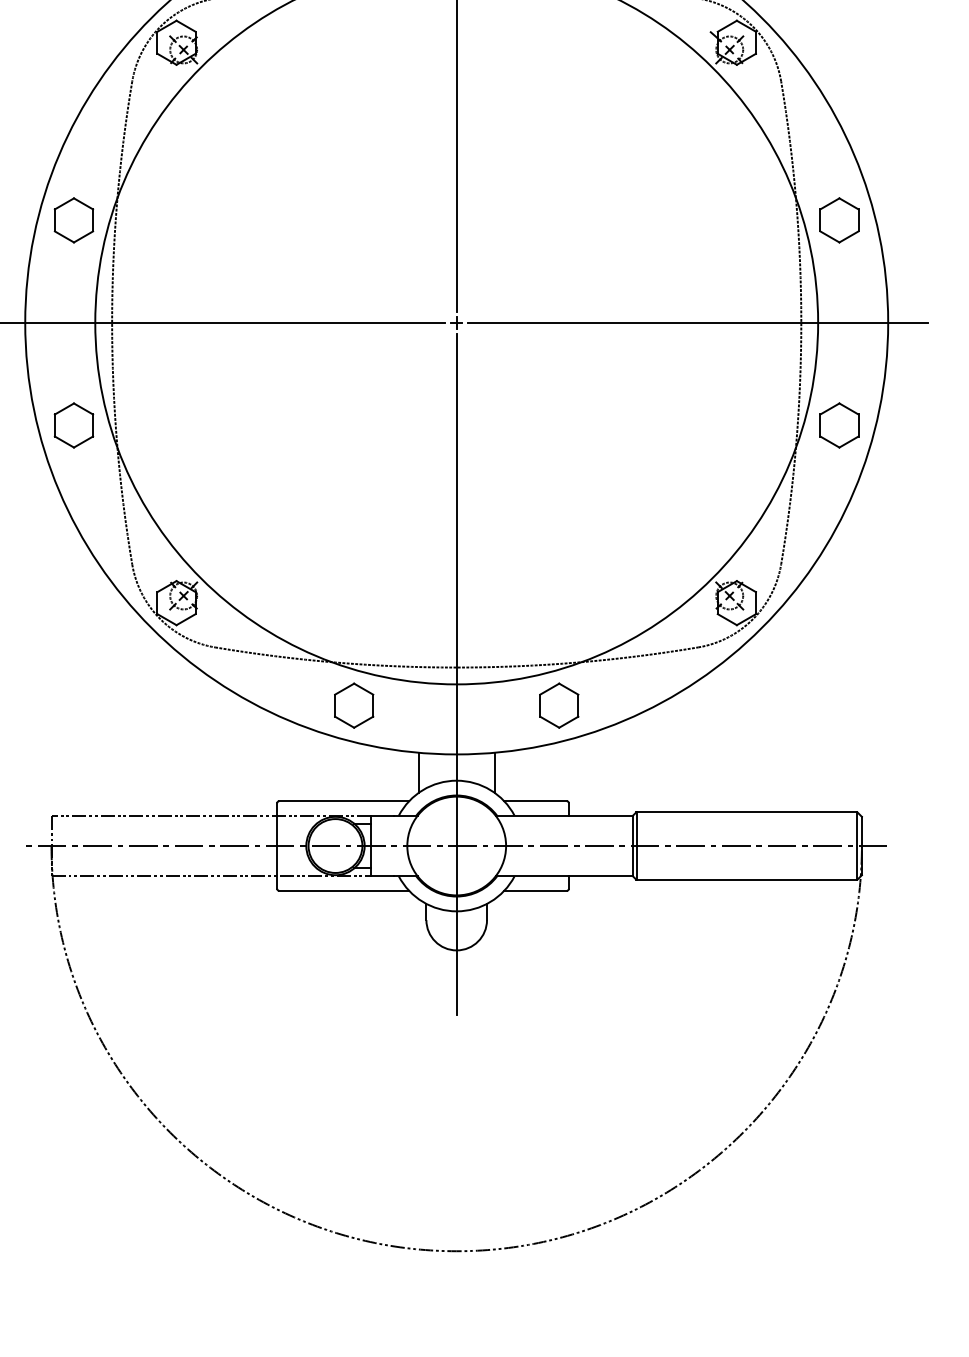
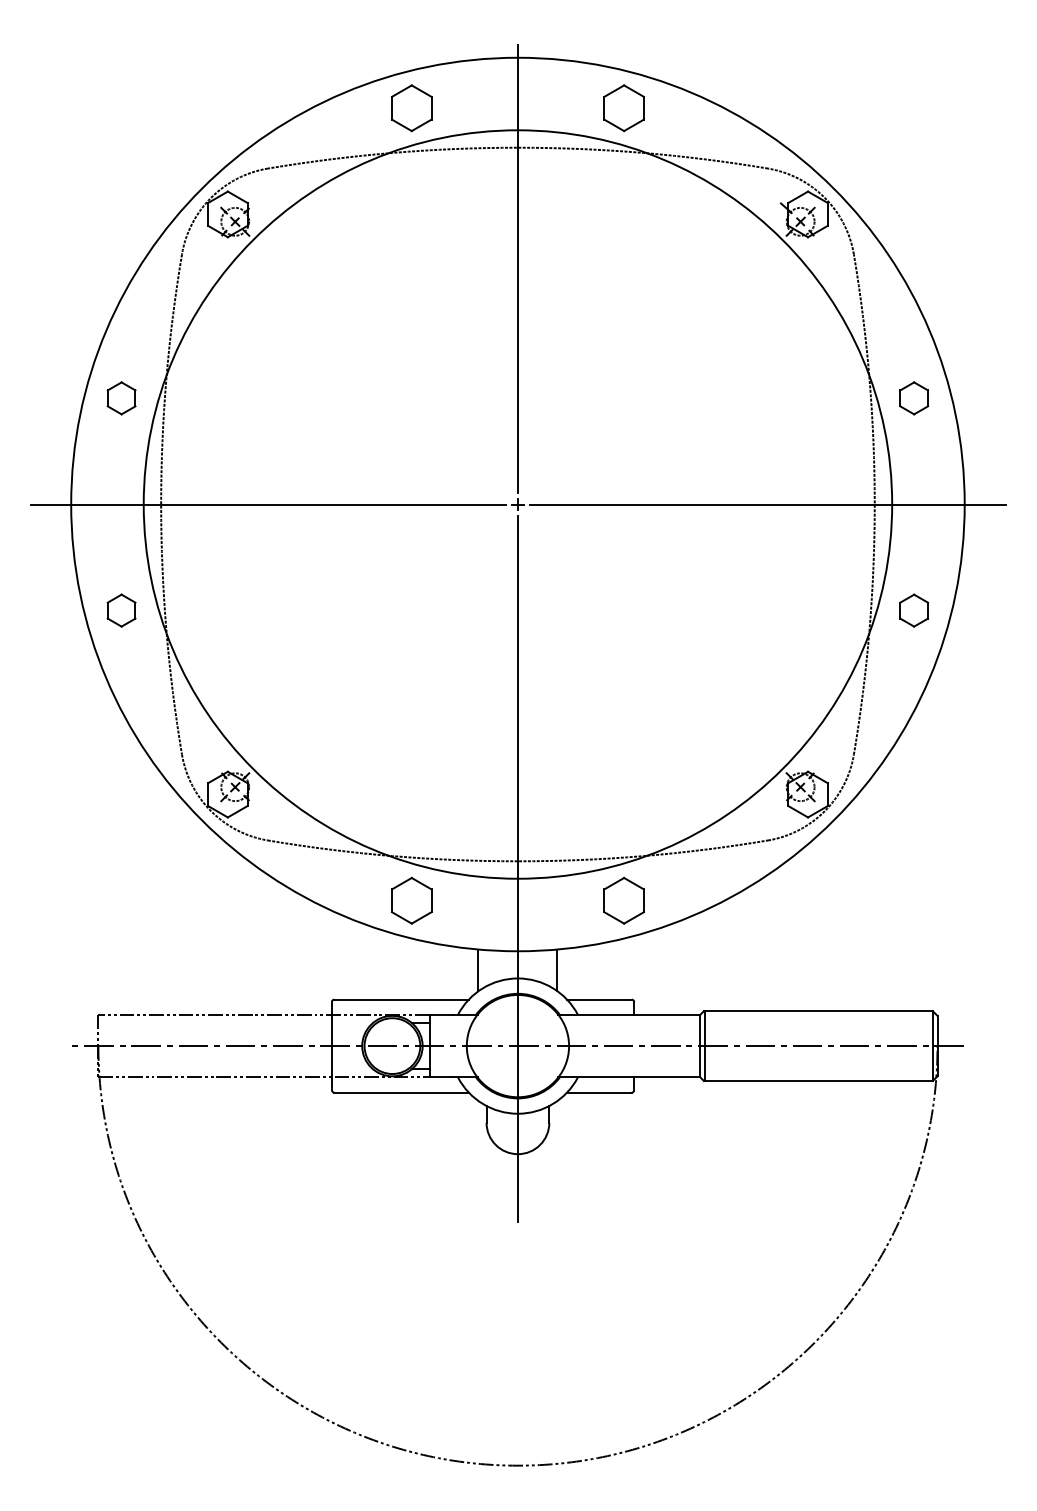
part: (73, 220) -> (121, 398), size x0.7
part: (838, 220) -> (913, 398), size x0.7
part: (73, 425) -> (121, 610), size x0.7
part: (838, 425) -> (913, 610), size x0.7

